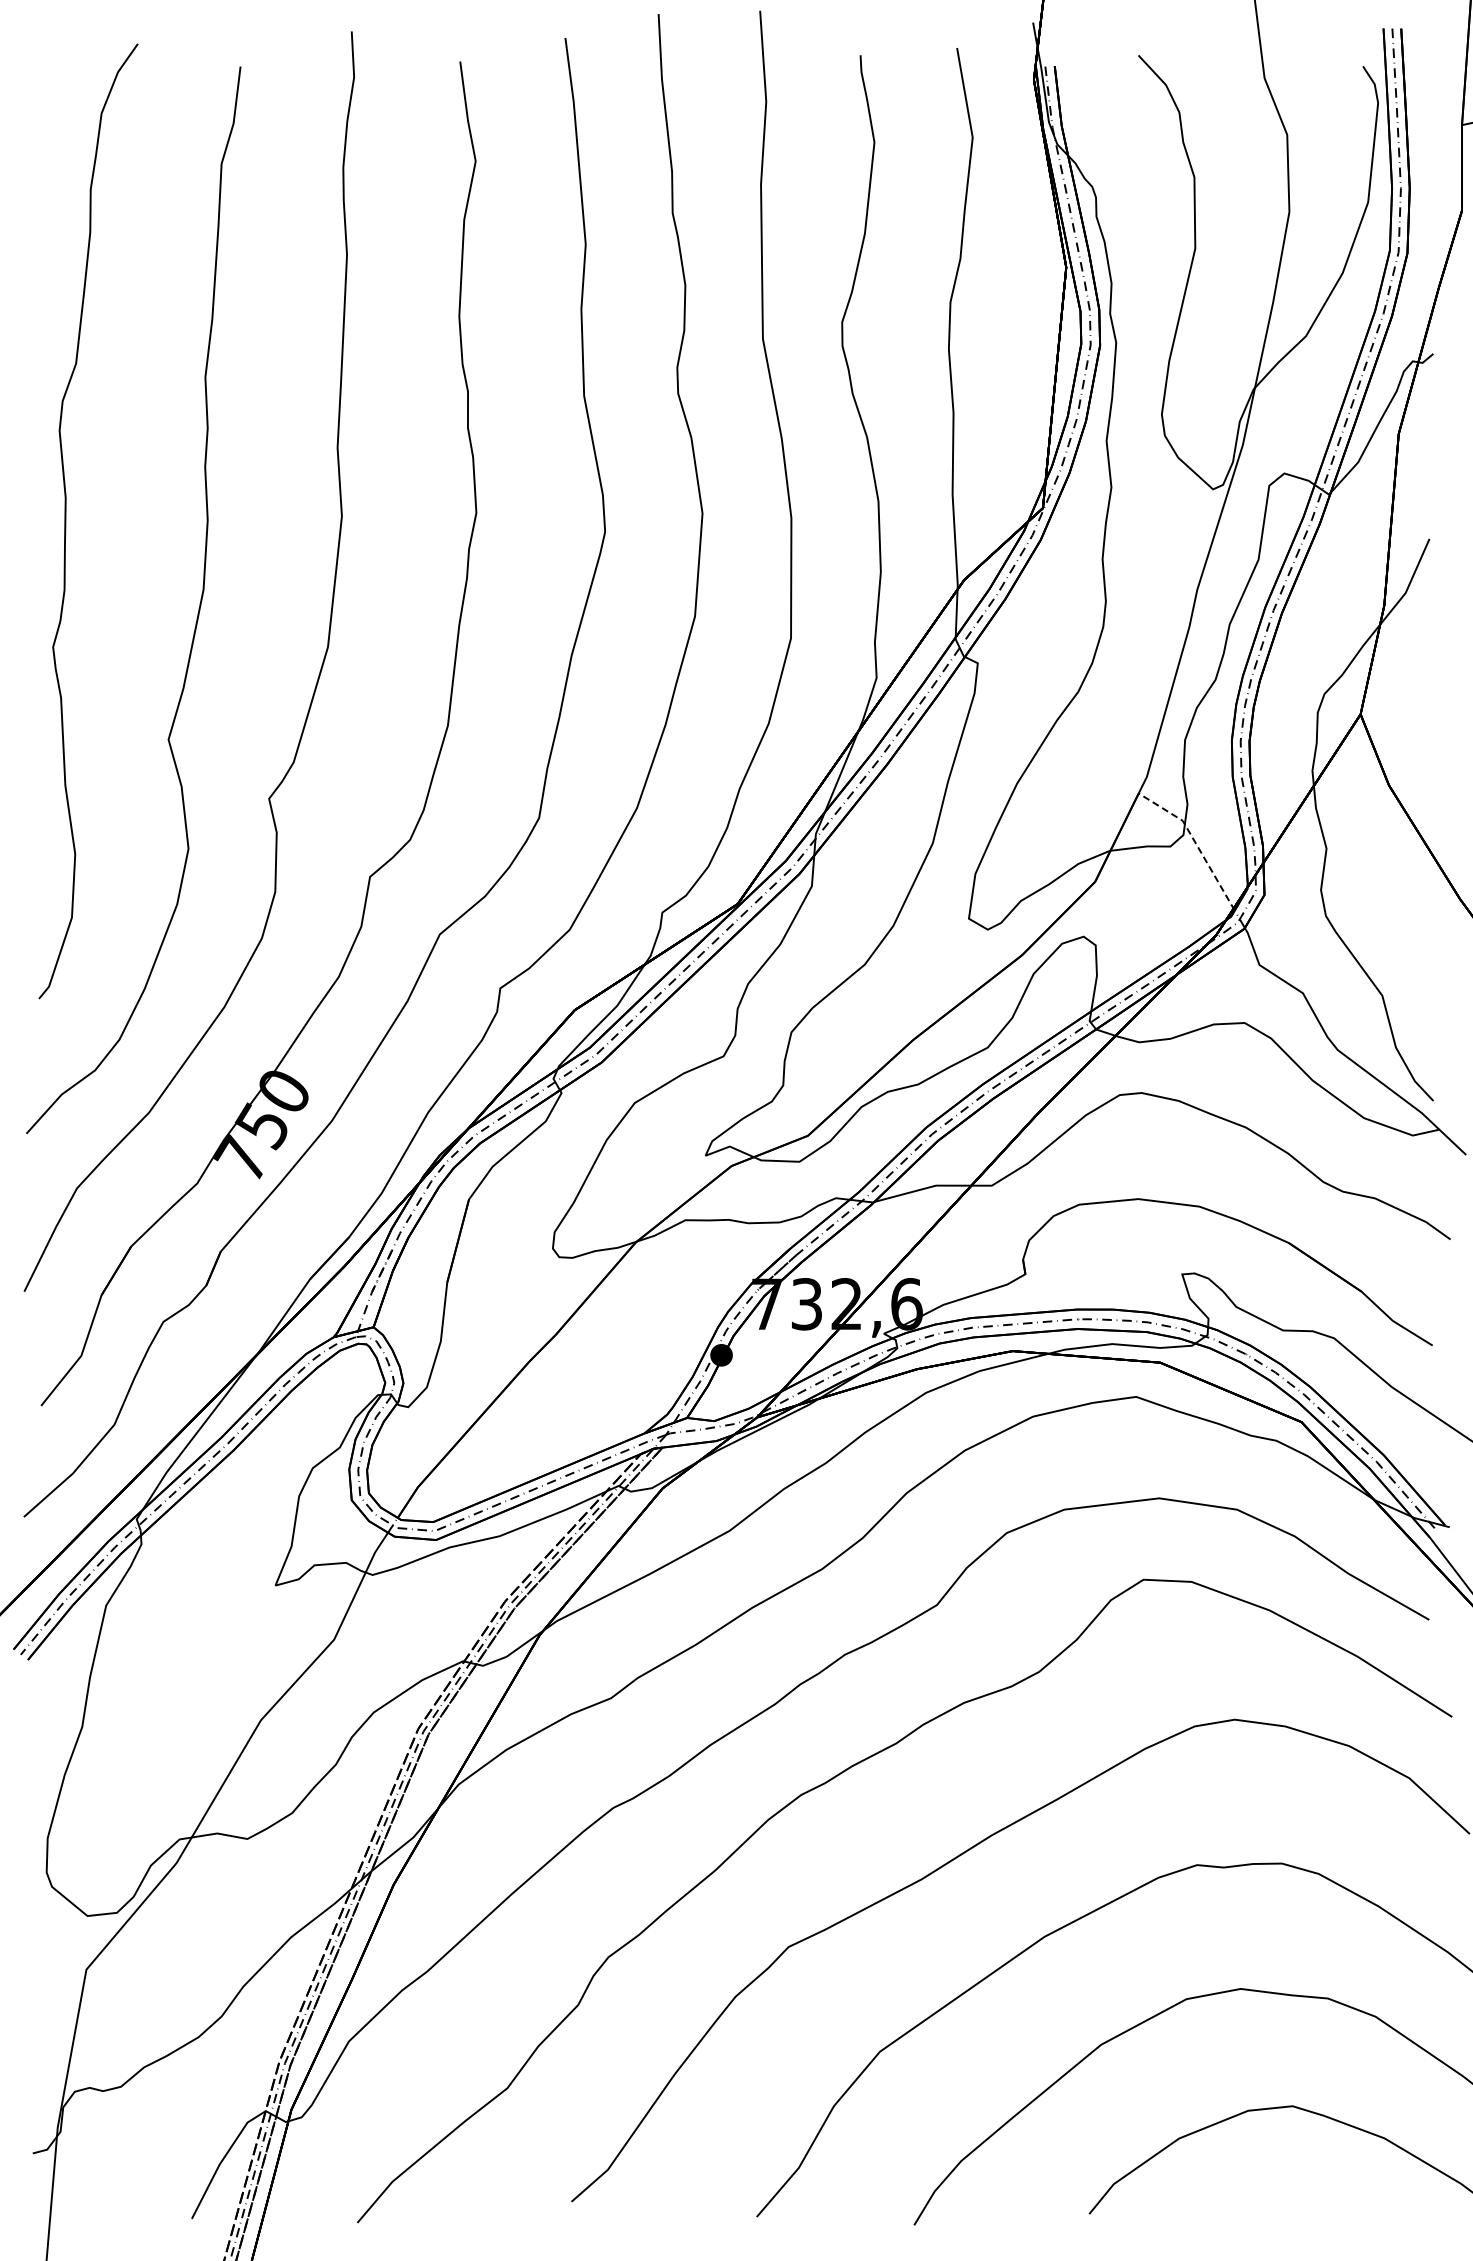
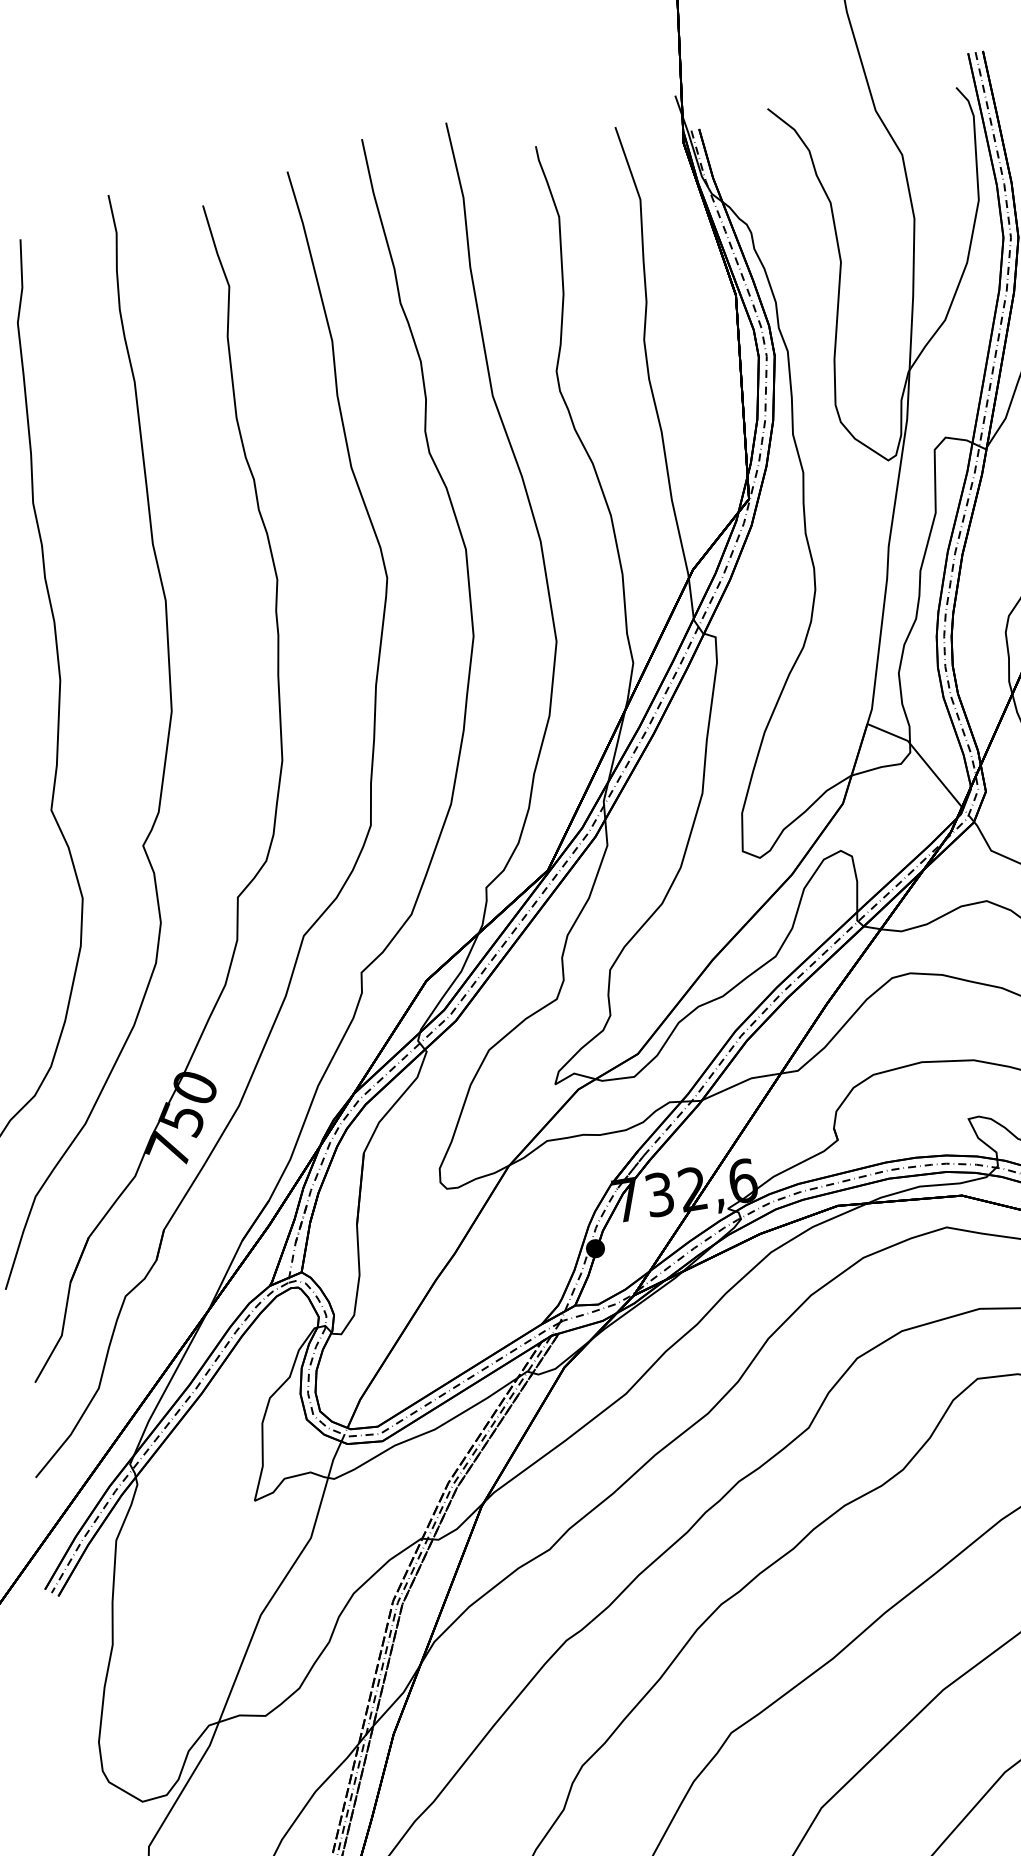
line: (1195, 842) -> (921, 757), dashed -> solid

